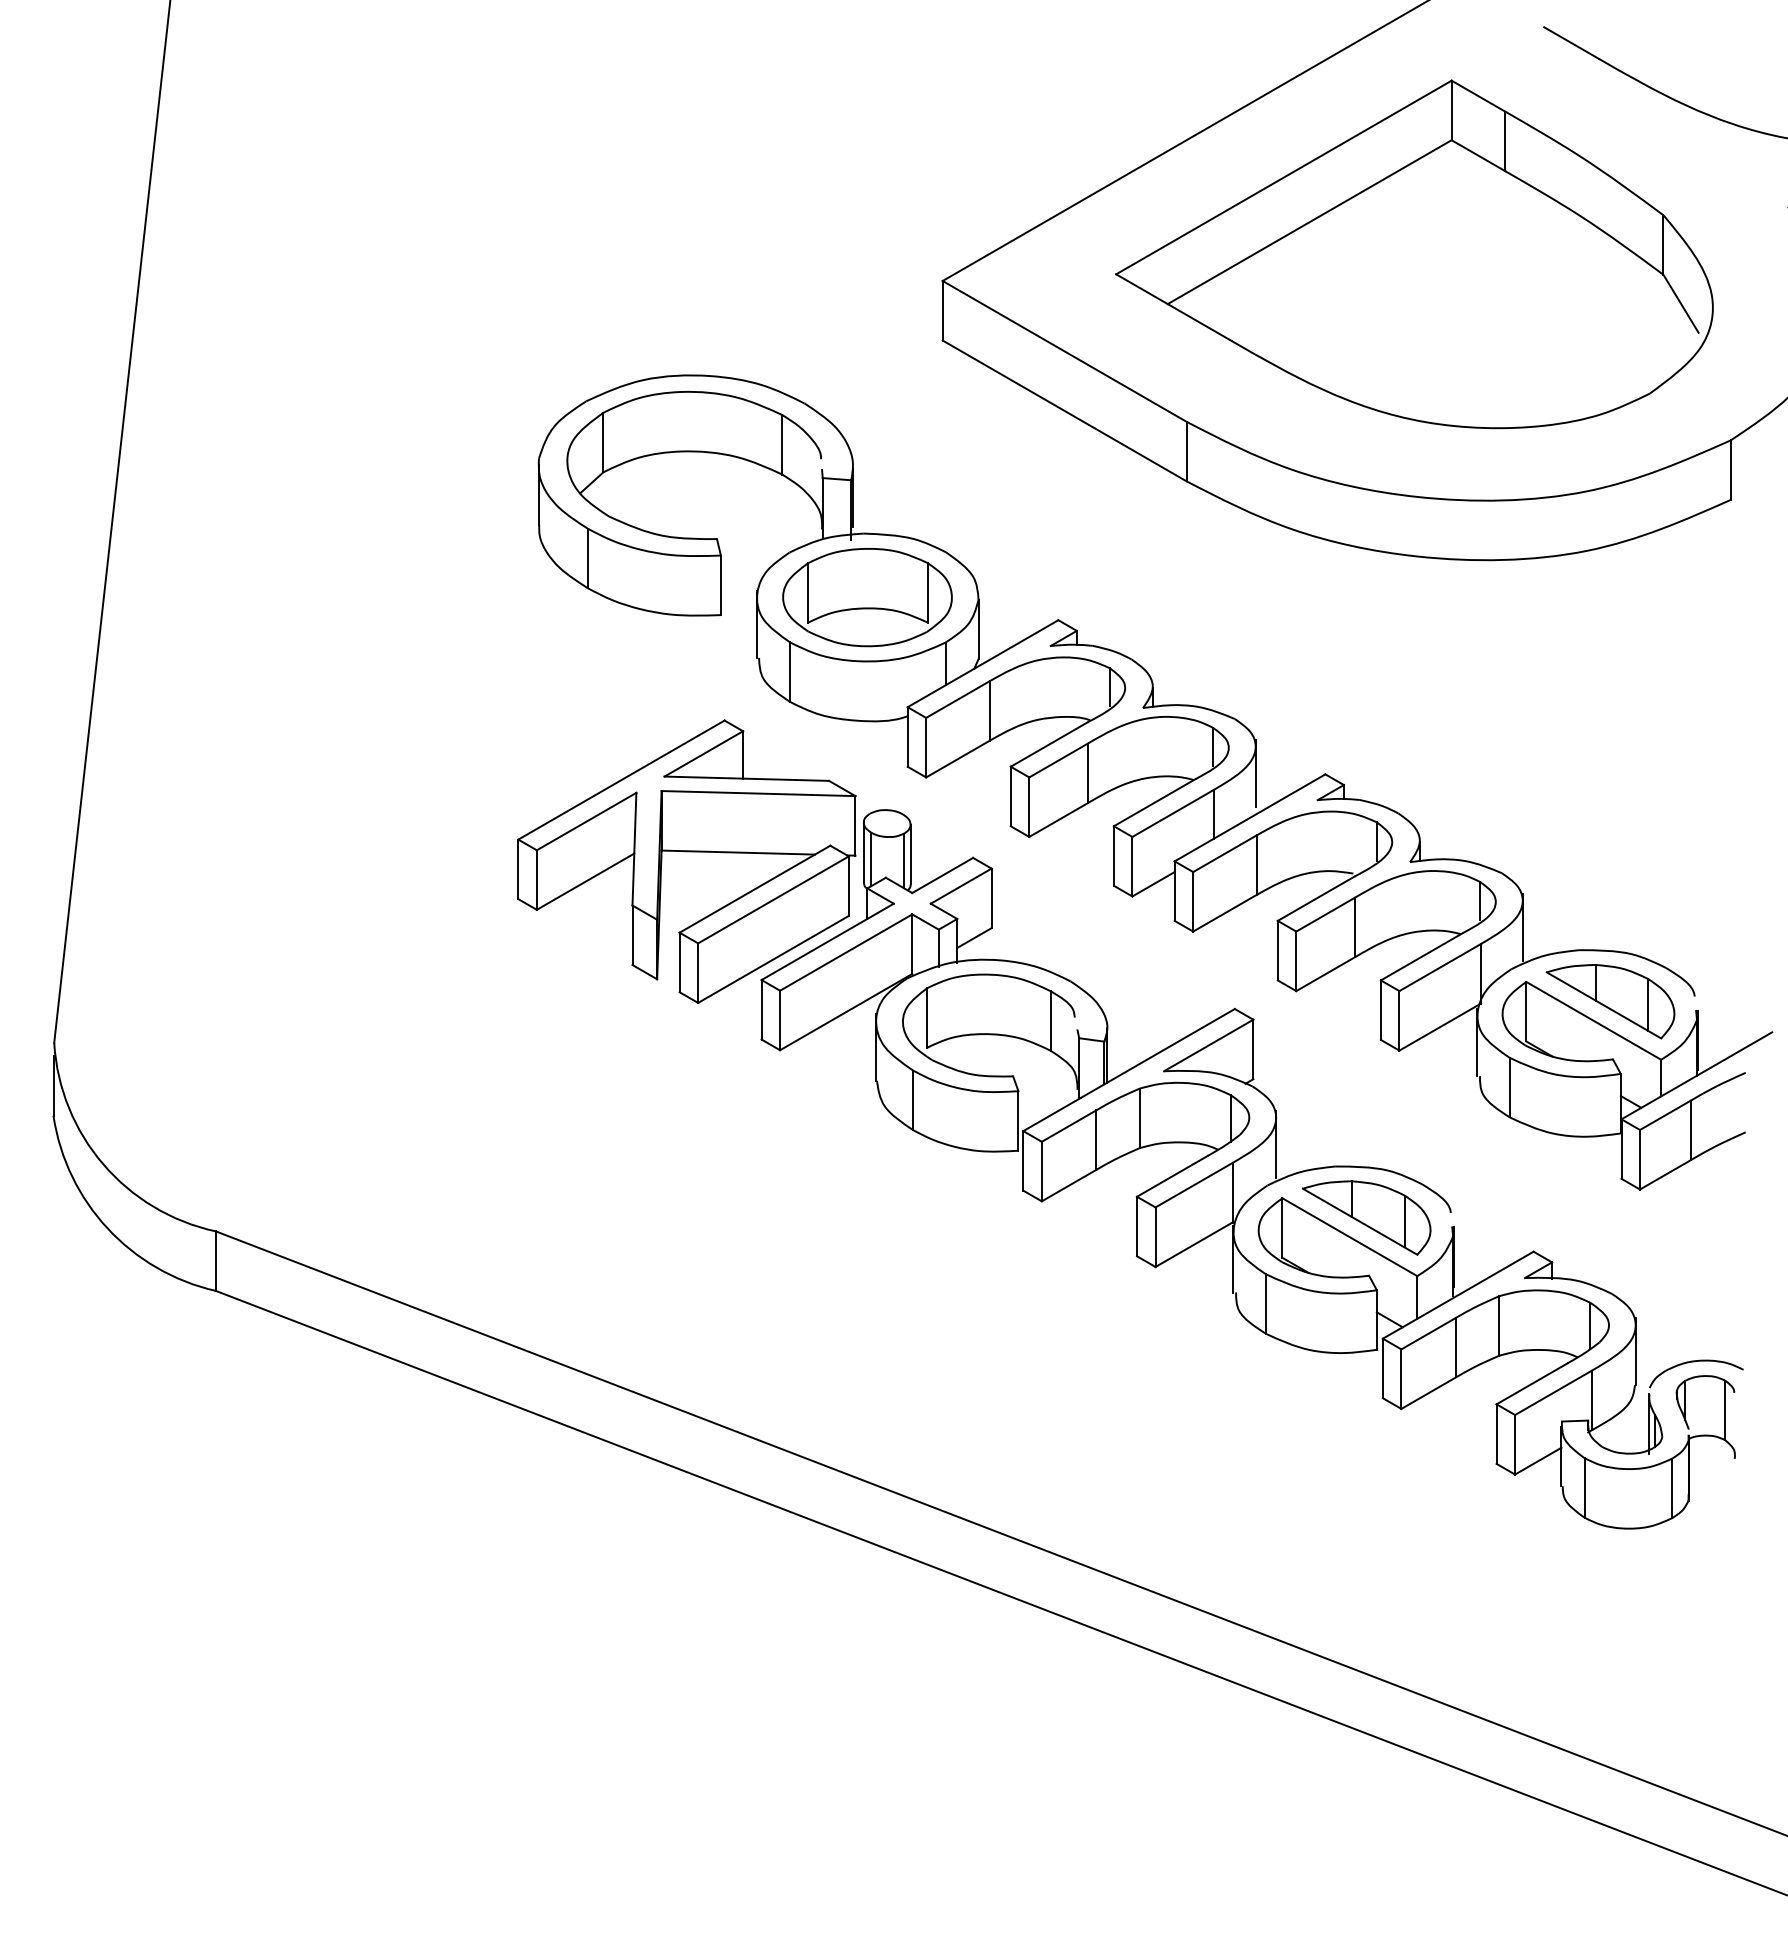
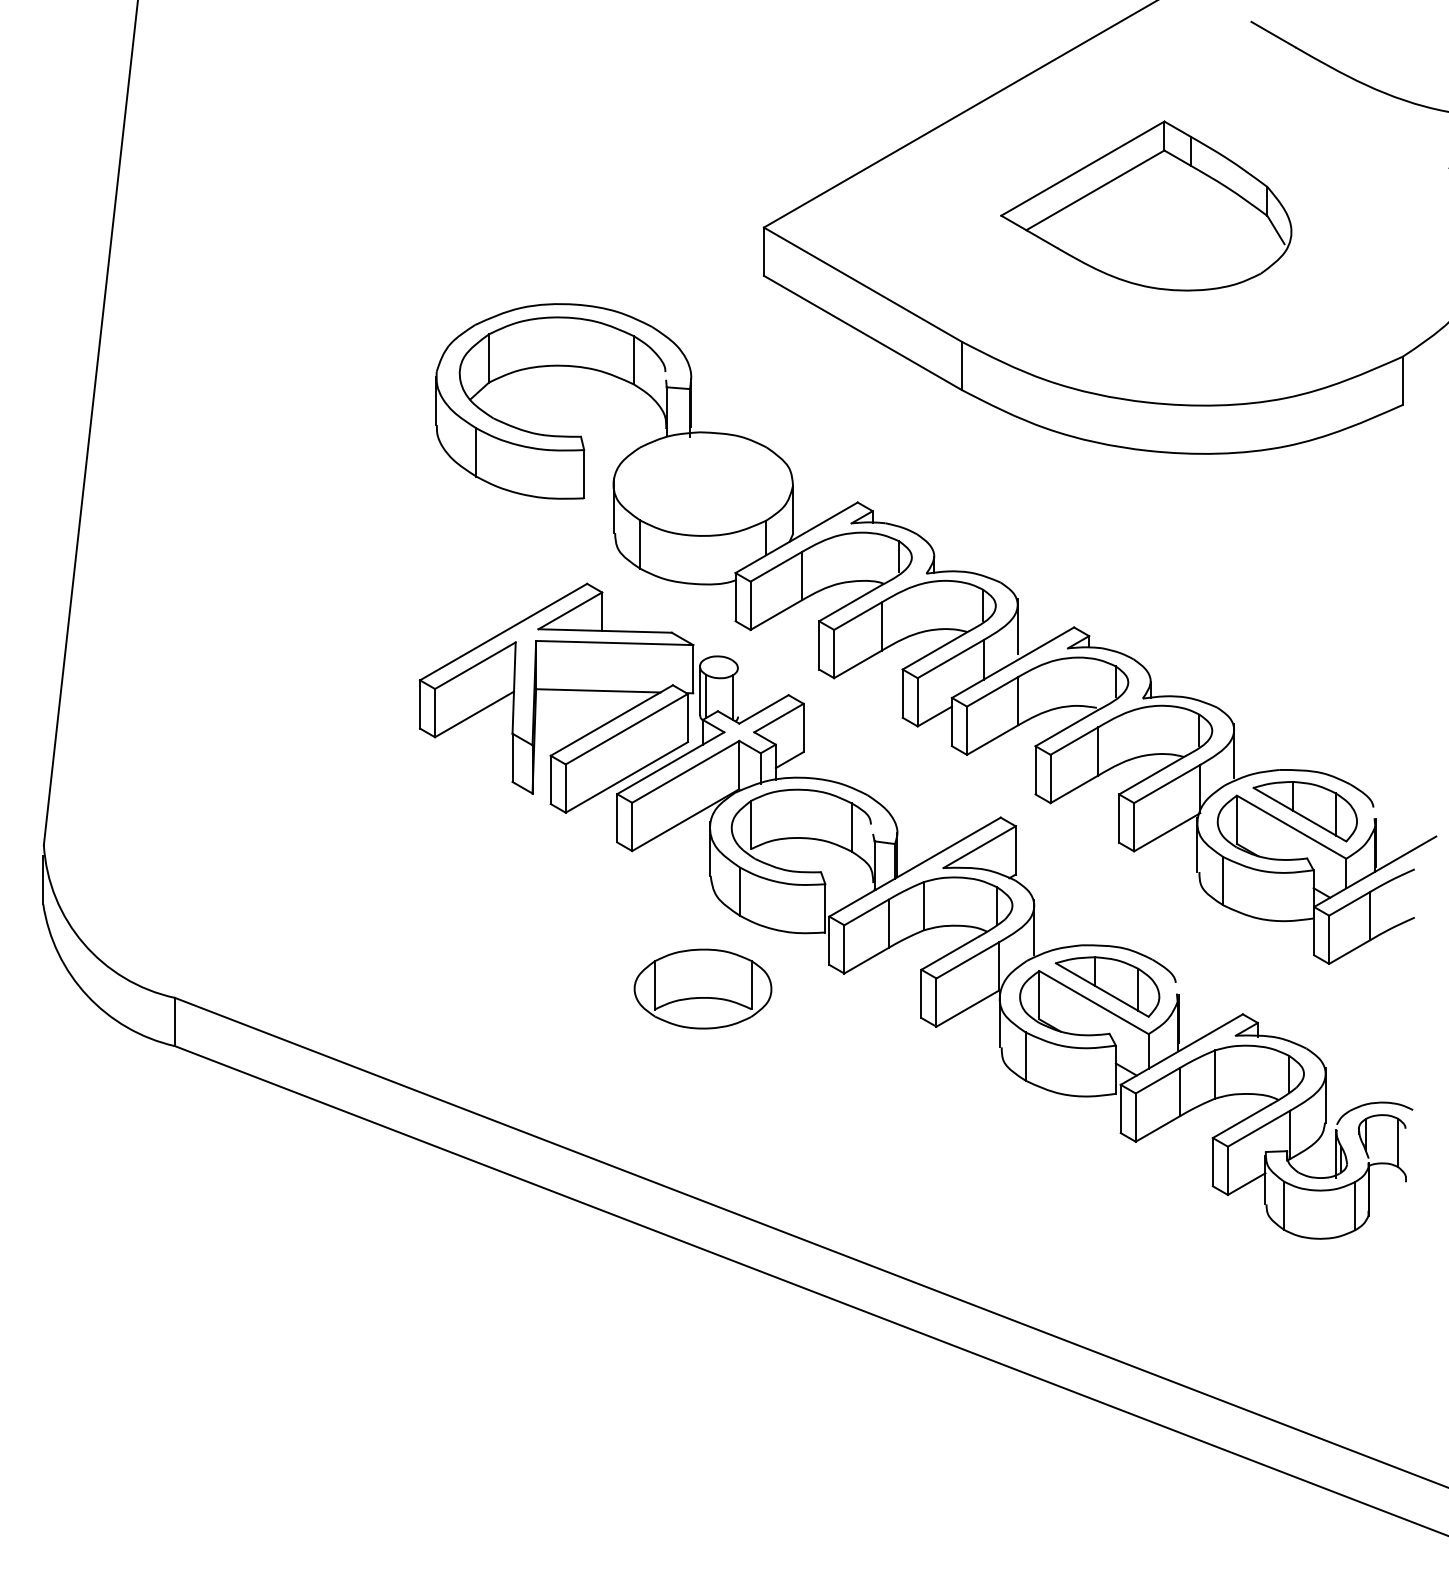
part: (1414, 254) -> (1146, 206), size x0.6
part: (867, 597) -> (703, 989), moved
line: (910, 854) -> (737, 692), removed

